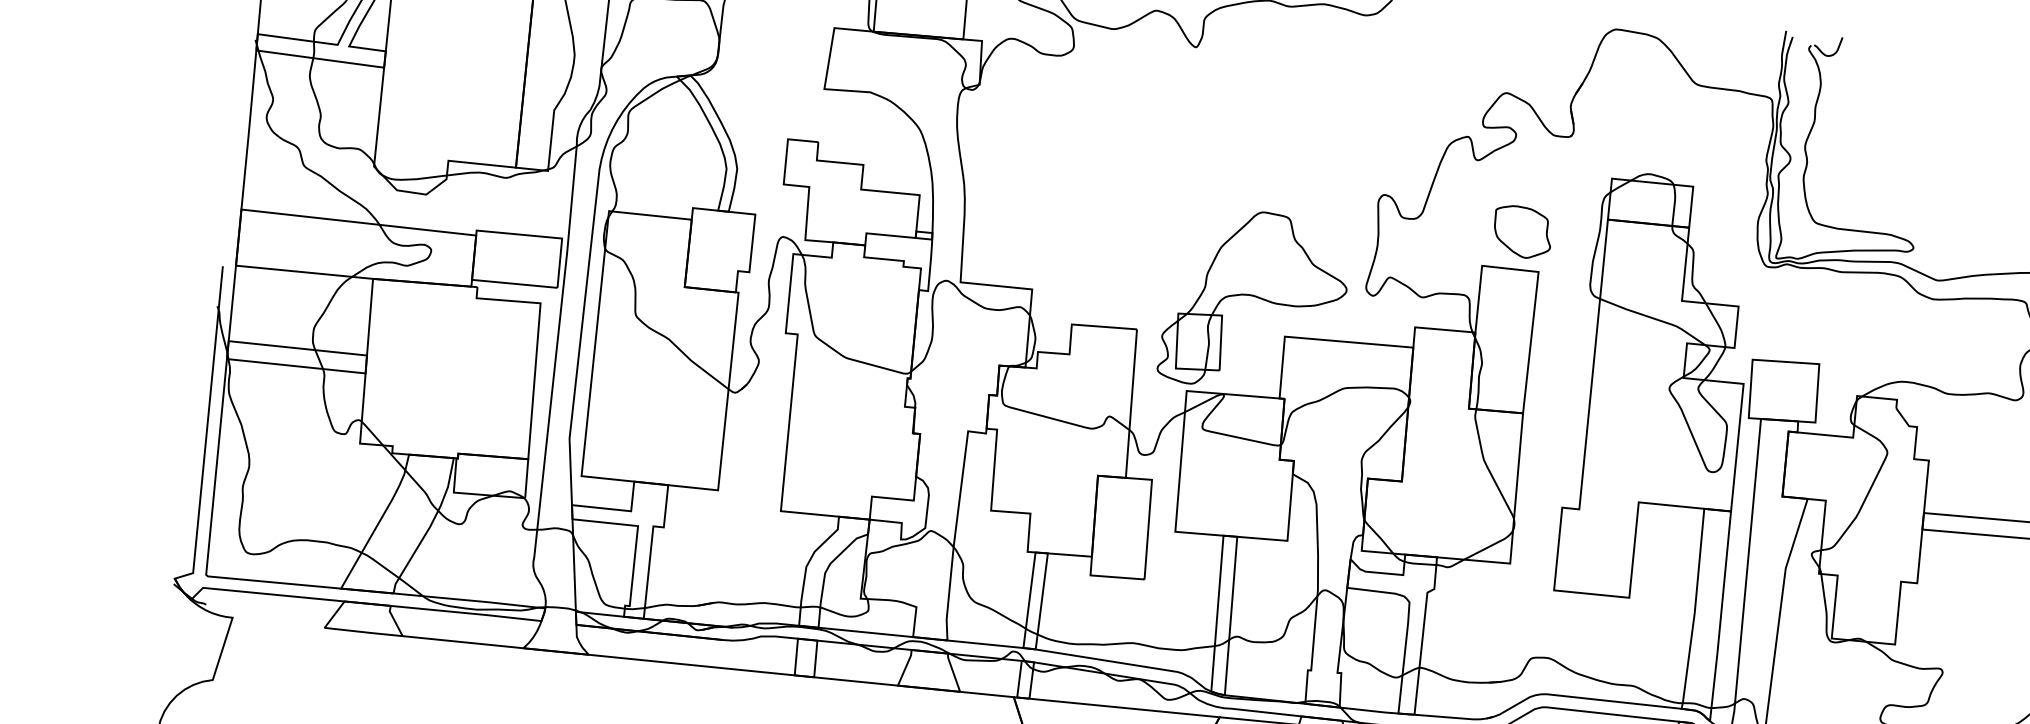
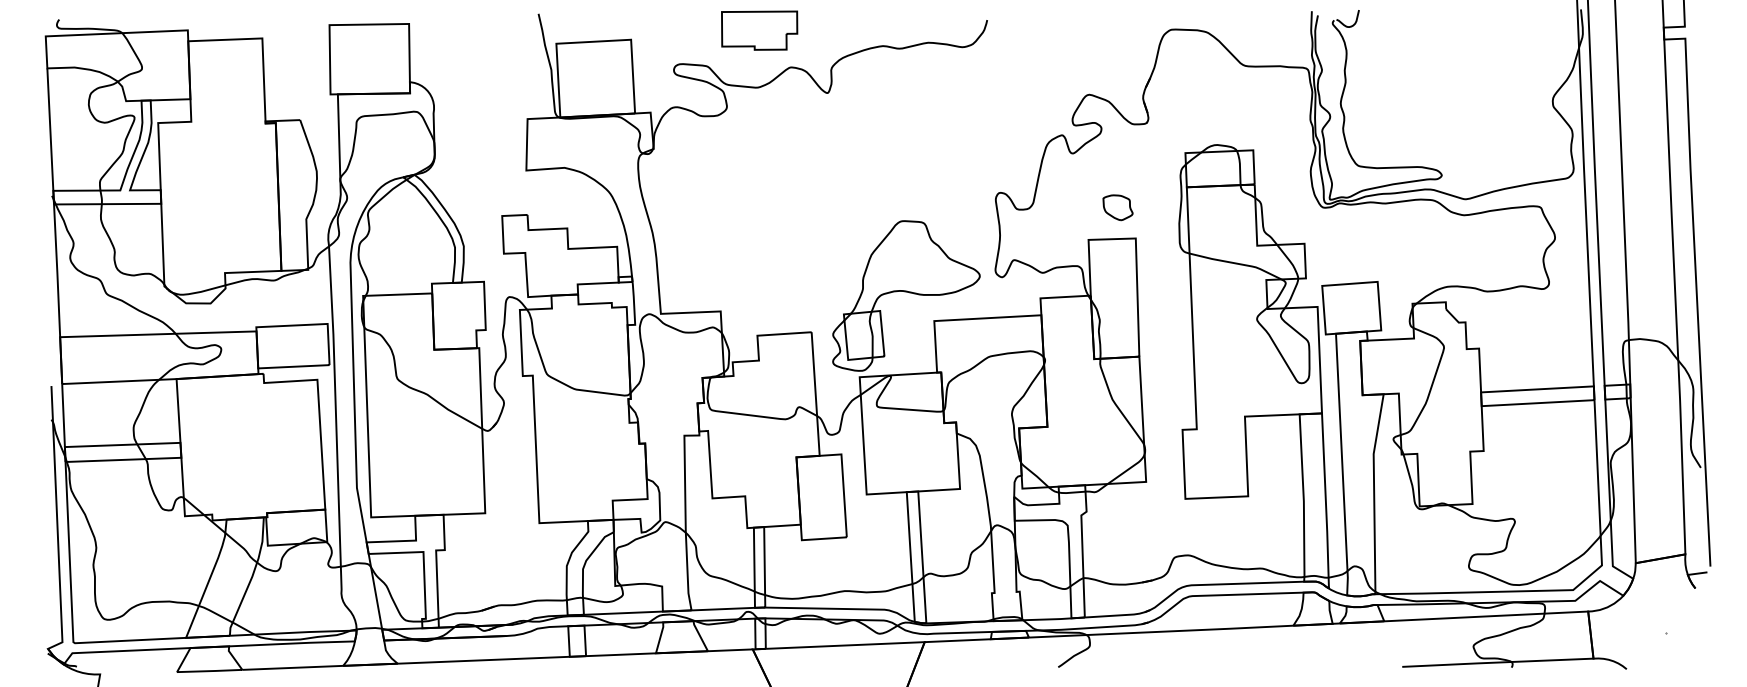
part: (1522, 232) -> (1117, 207), size x0.6

